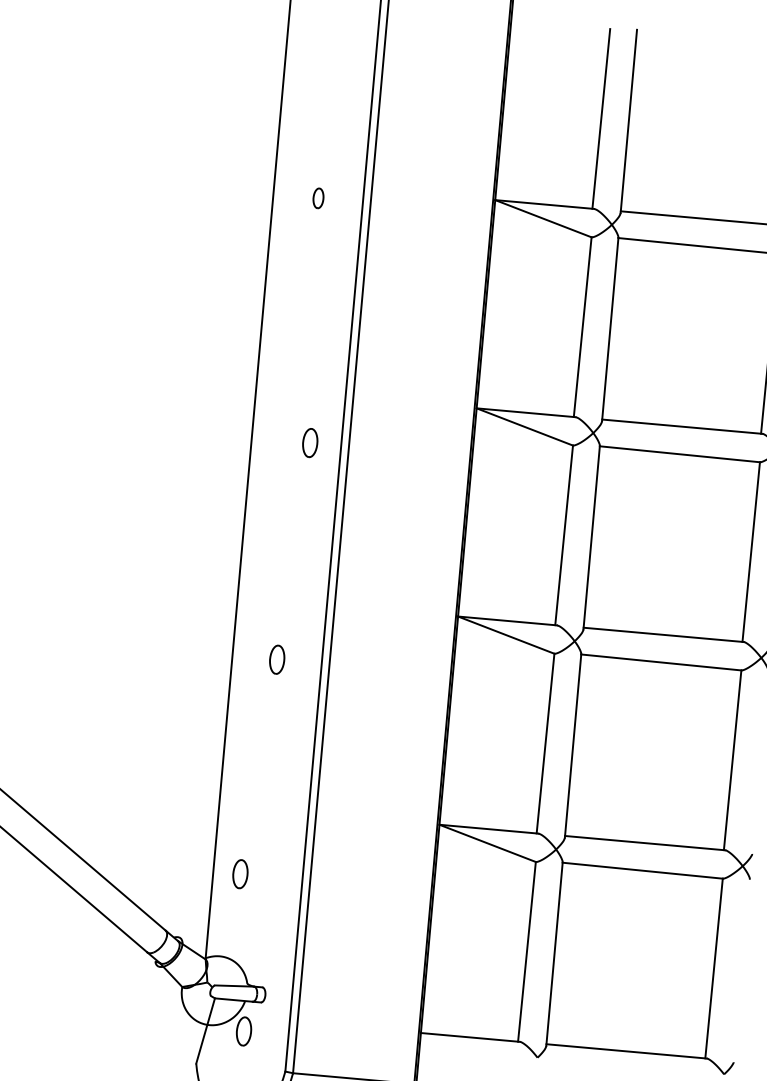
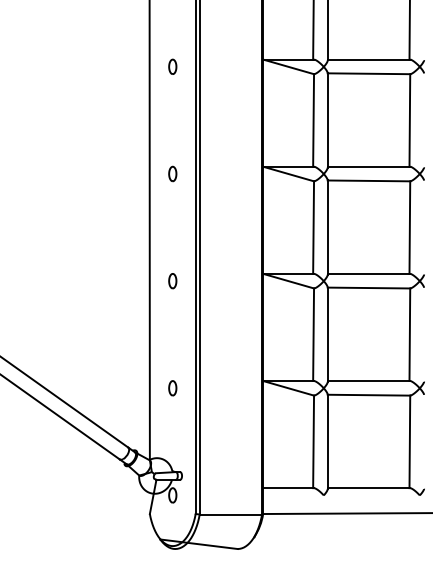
part: (317, 197) -> (172, 66), size x1.43
part: (309, 441) -> (172, 173), moved
part: (276, 660) -> (172, 281), moved
part: (239, 874) -> (172, 388), moved

